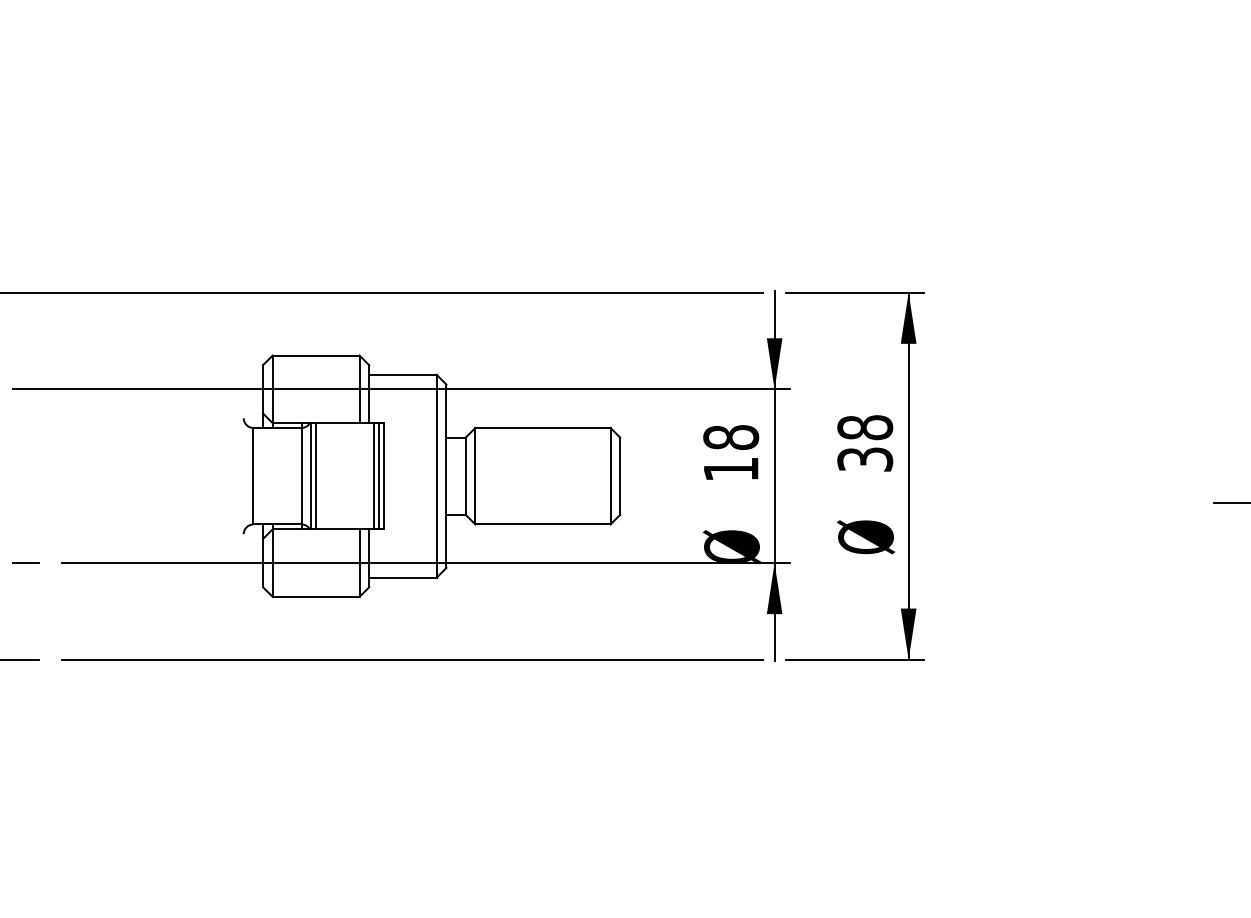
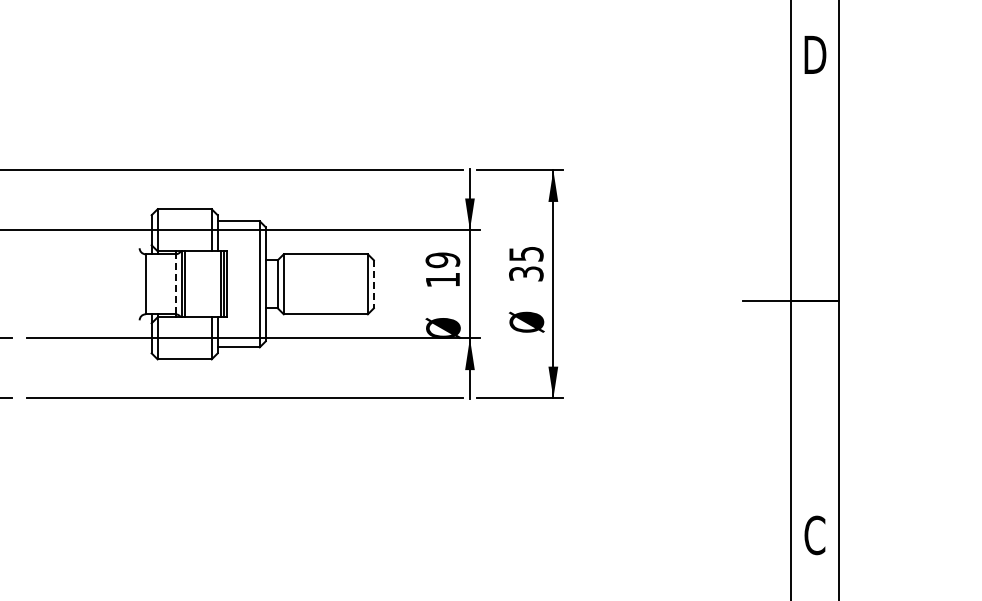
text: (865, 426) -> (526, 253), 38 -> 35
text: (730, 437) -> (442, 260), 18 -> 19
line: (301, 474) -> (175, 283), solid -> dashed
line: (619, 476) -> (373, 284), solid -> dashed

